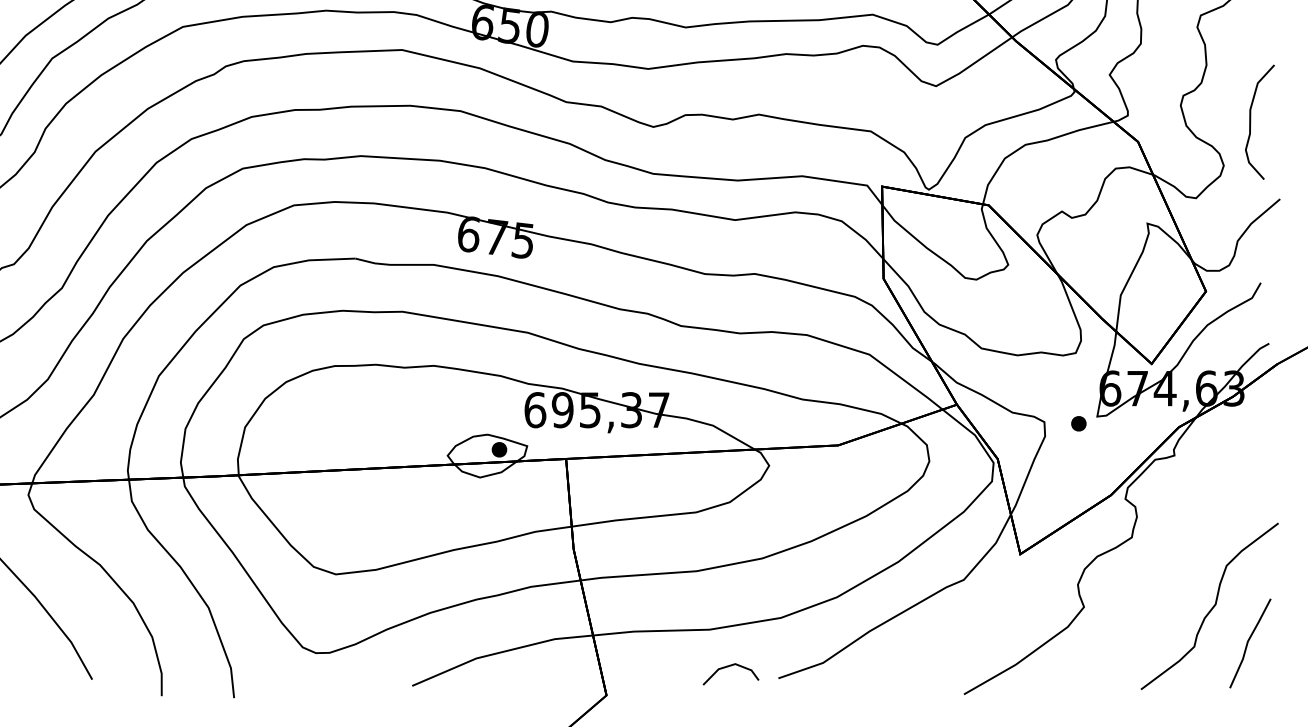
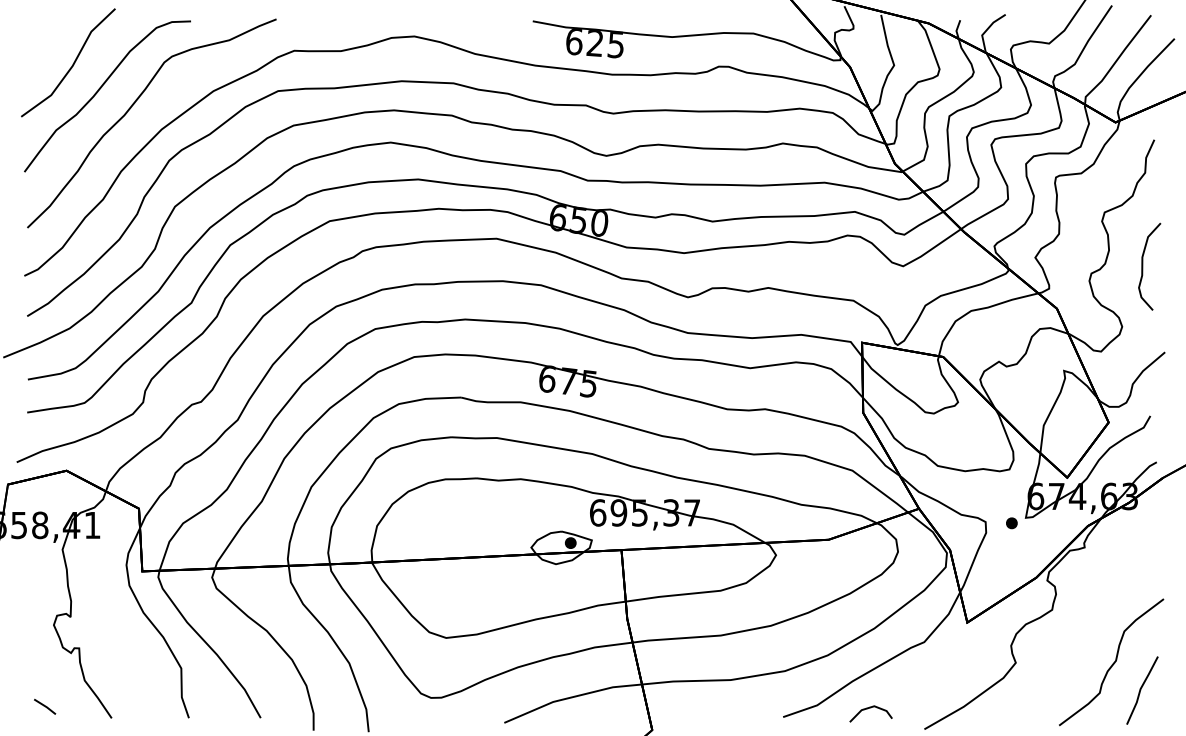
curve: (1251, 121) -> (1143, 266), moved
line: (730, 667) -> (870, 708), moved

